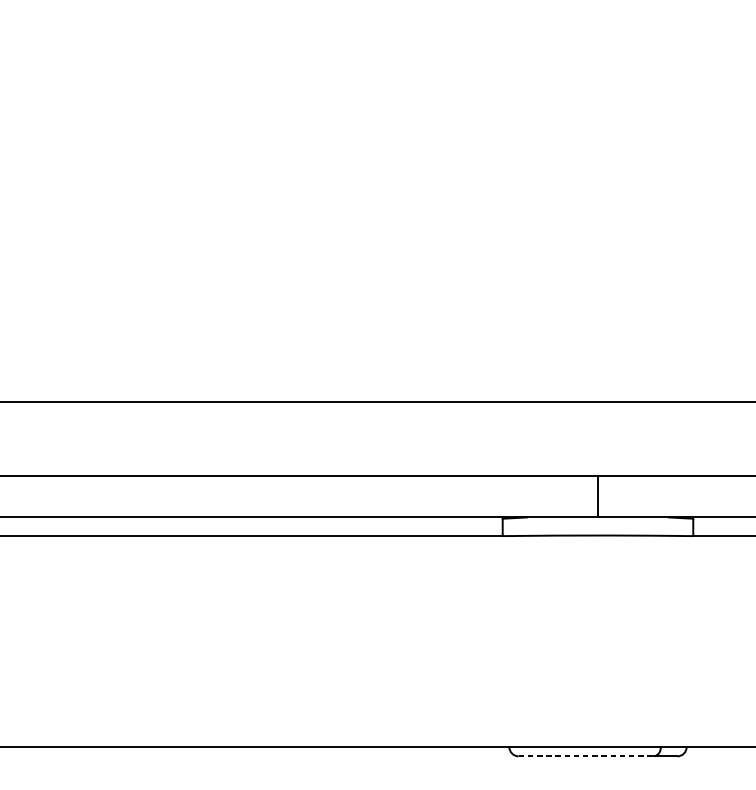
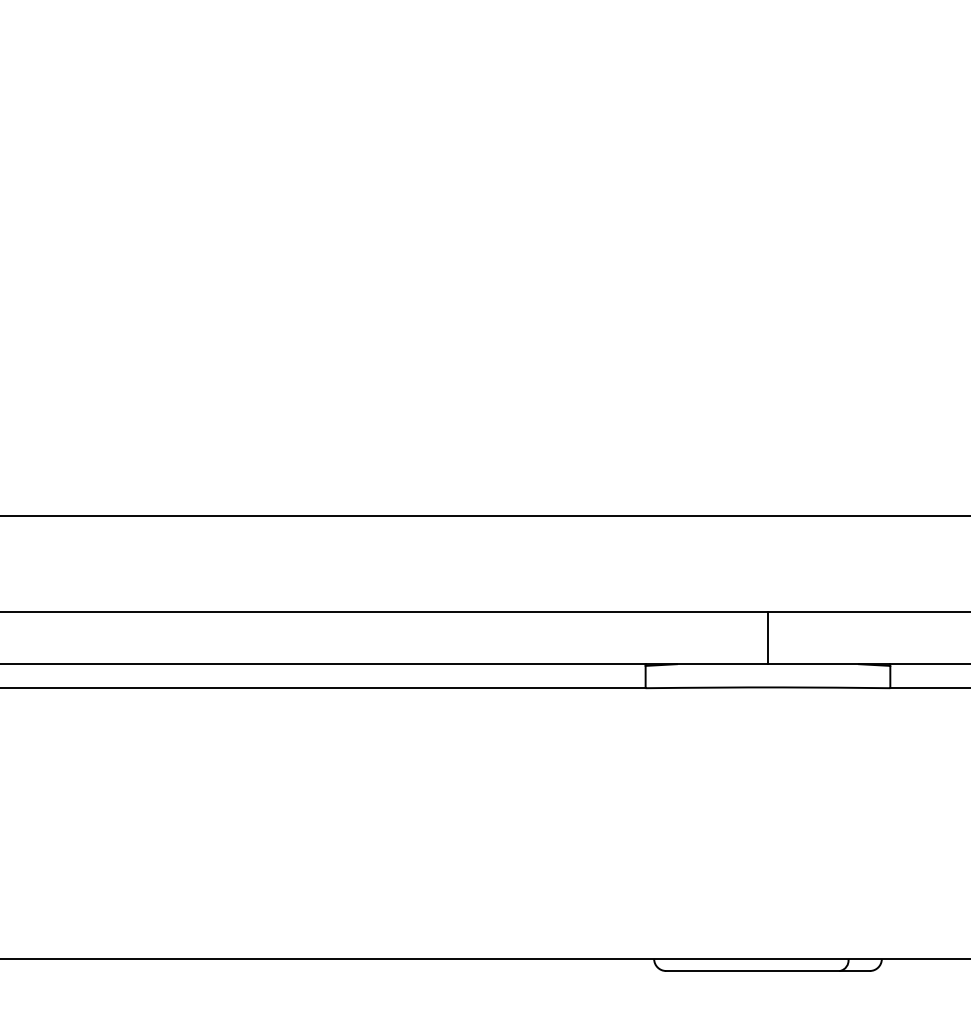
line: (586, 756) -> (753, 971), dashed -> solid

